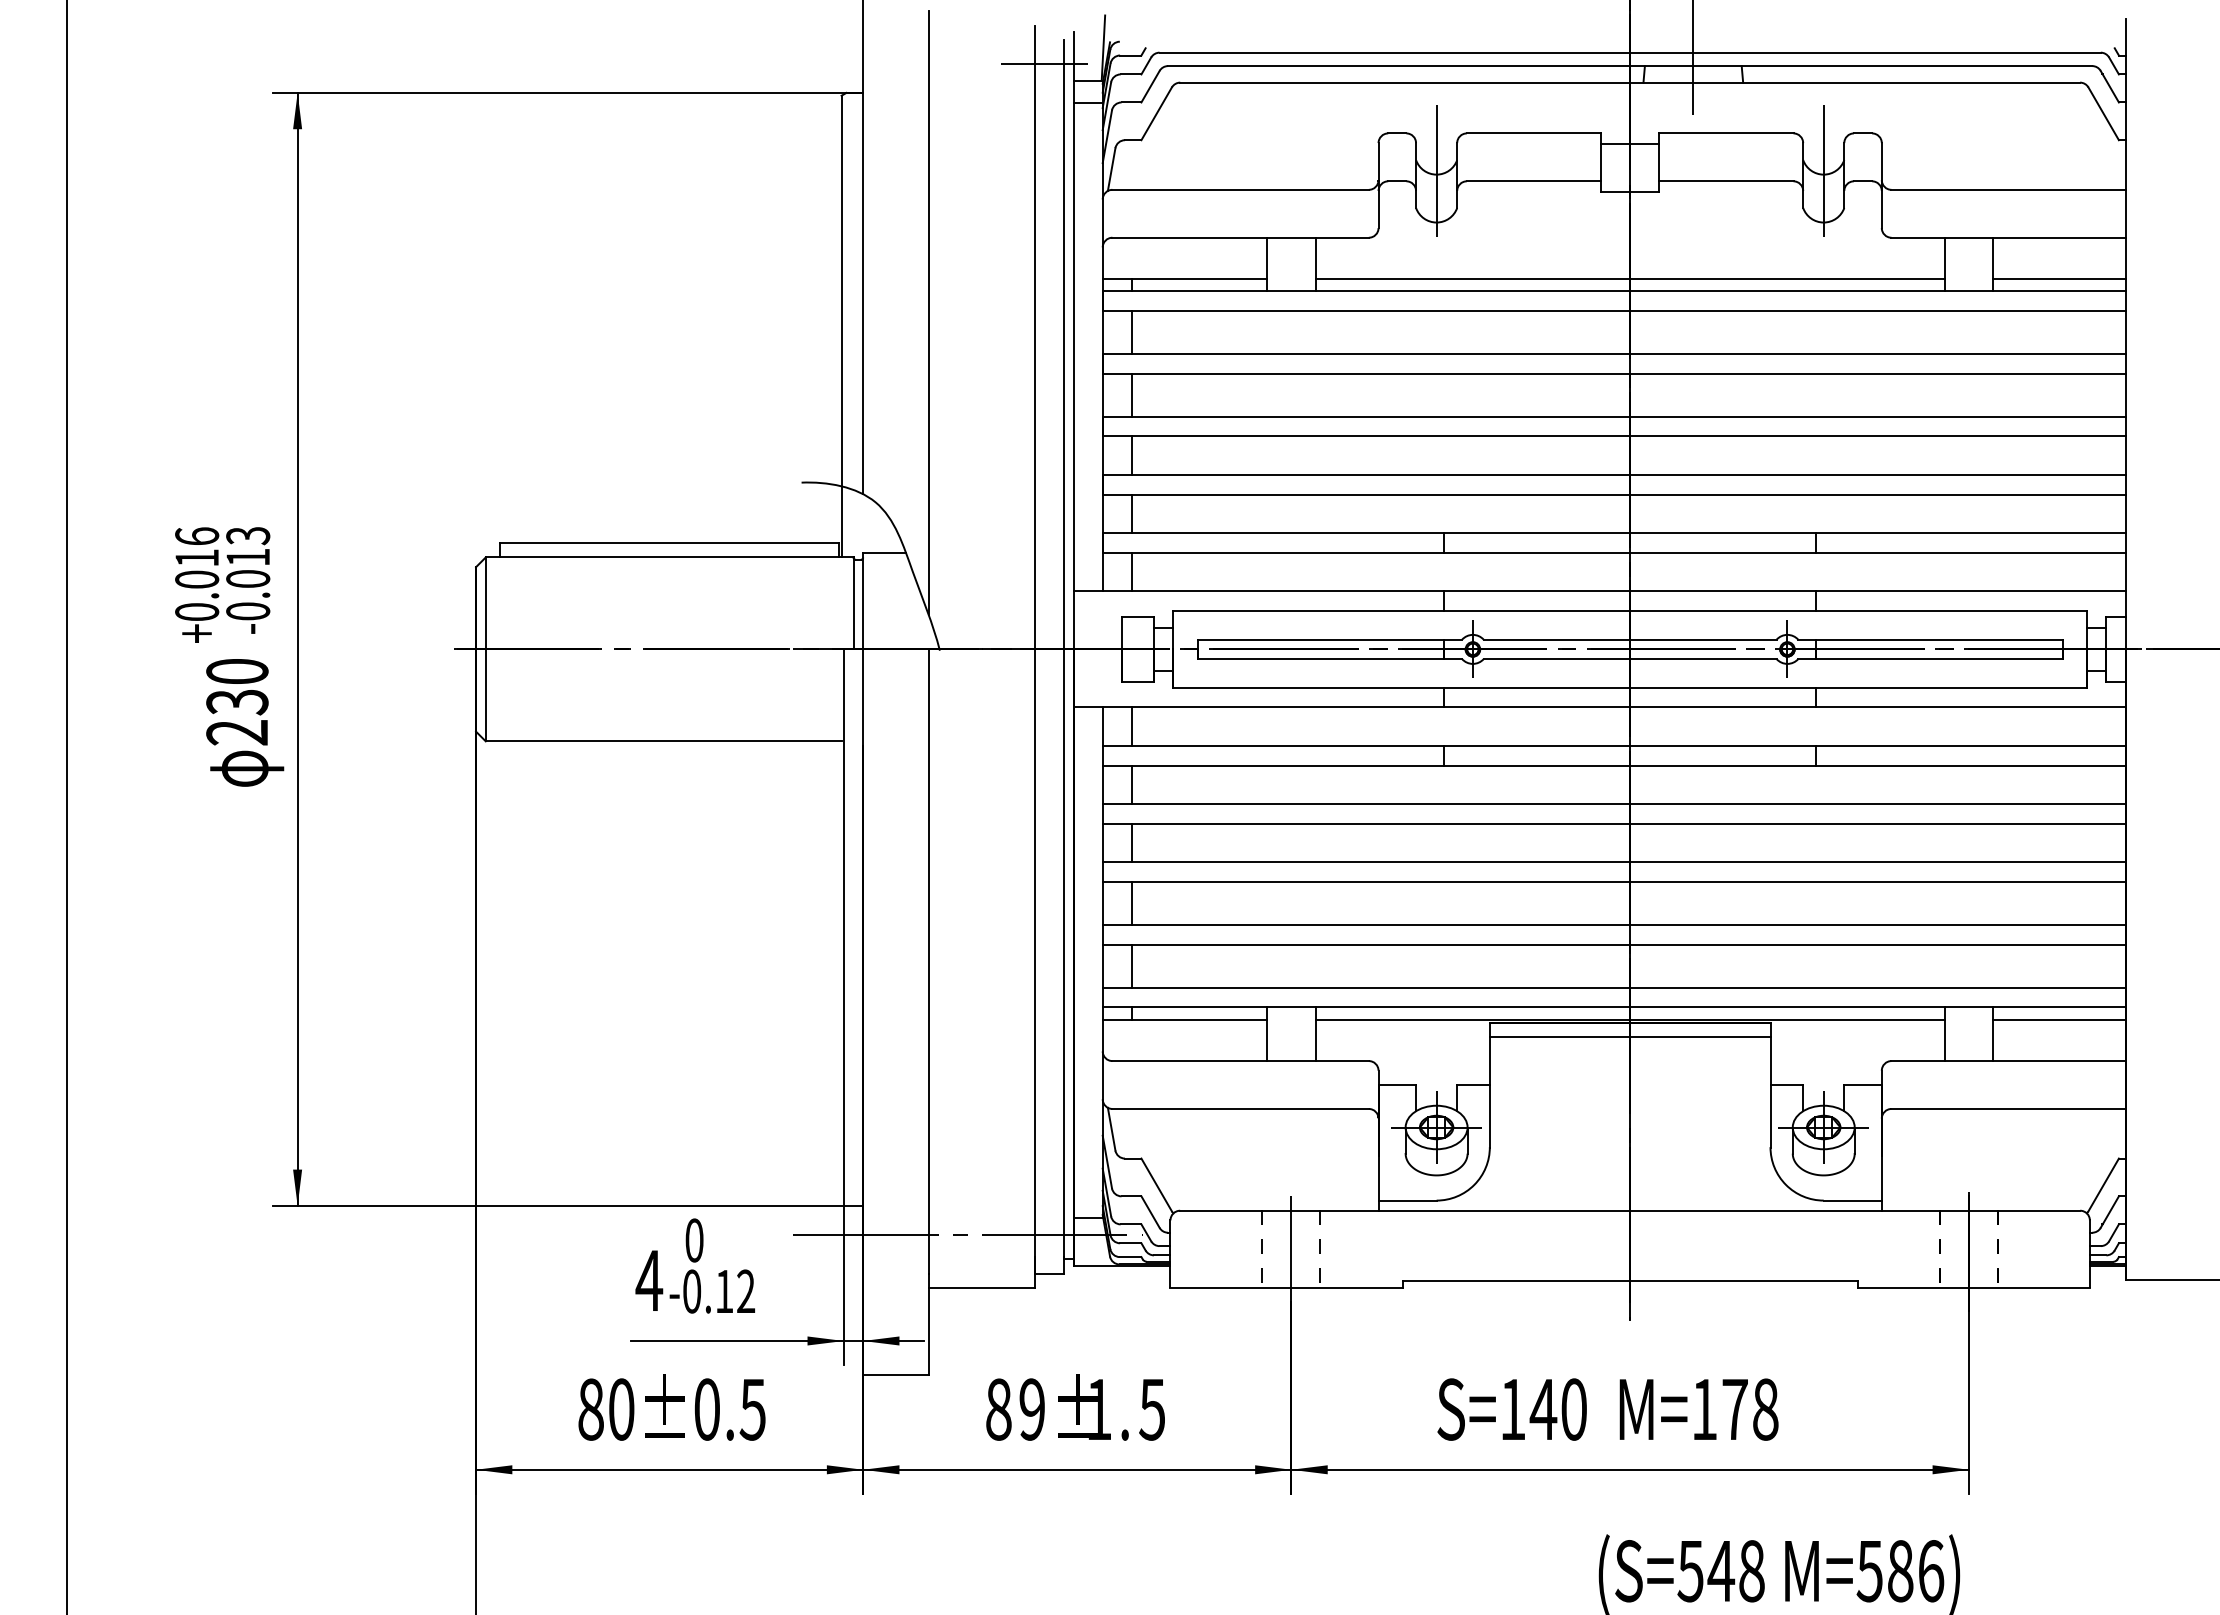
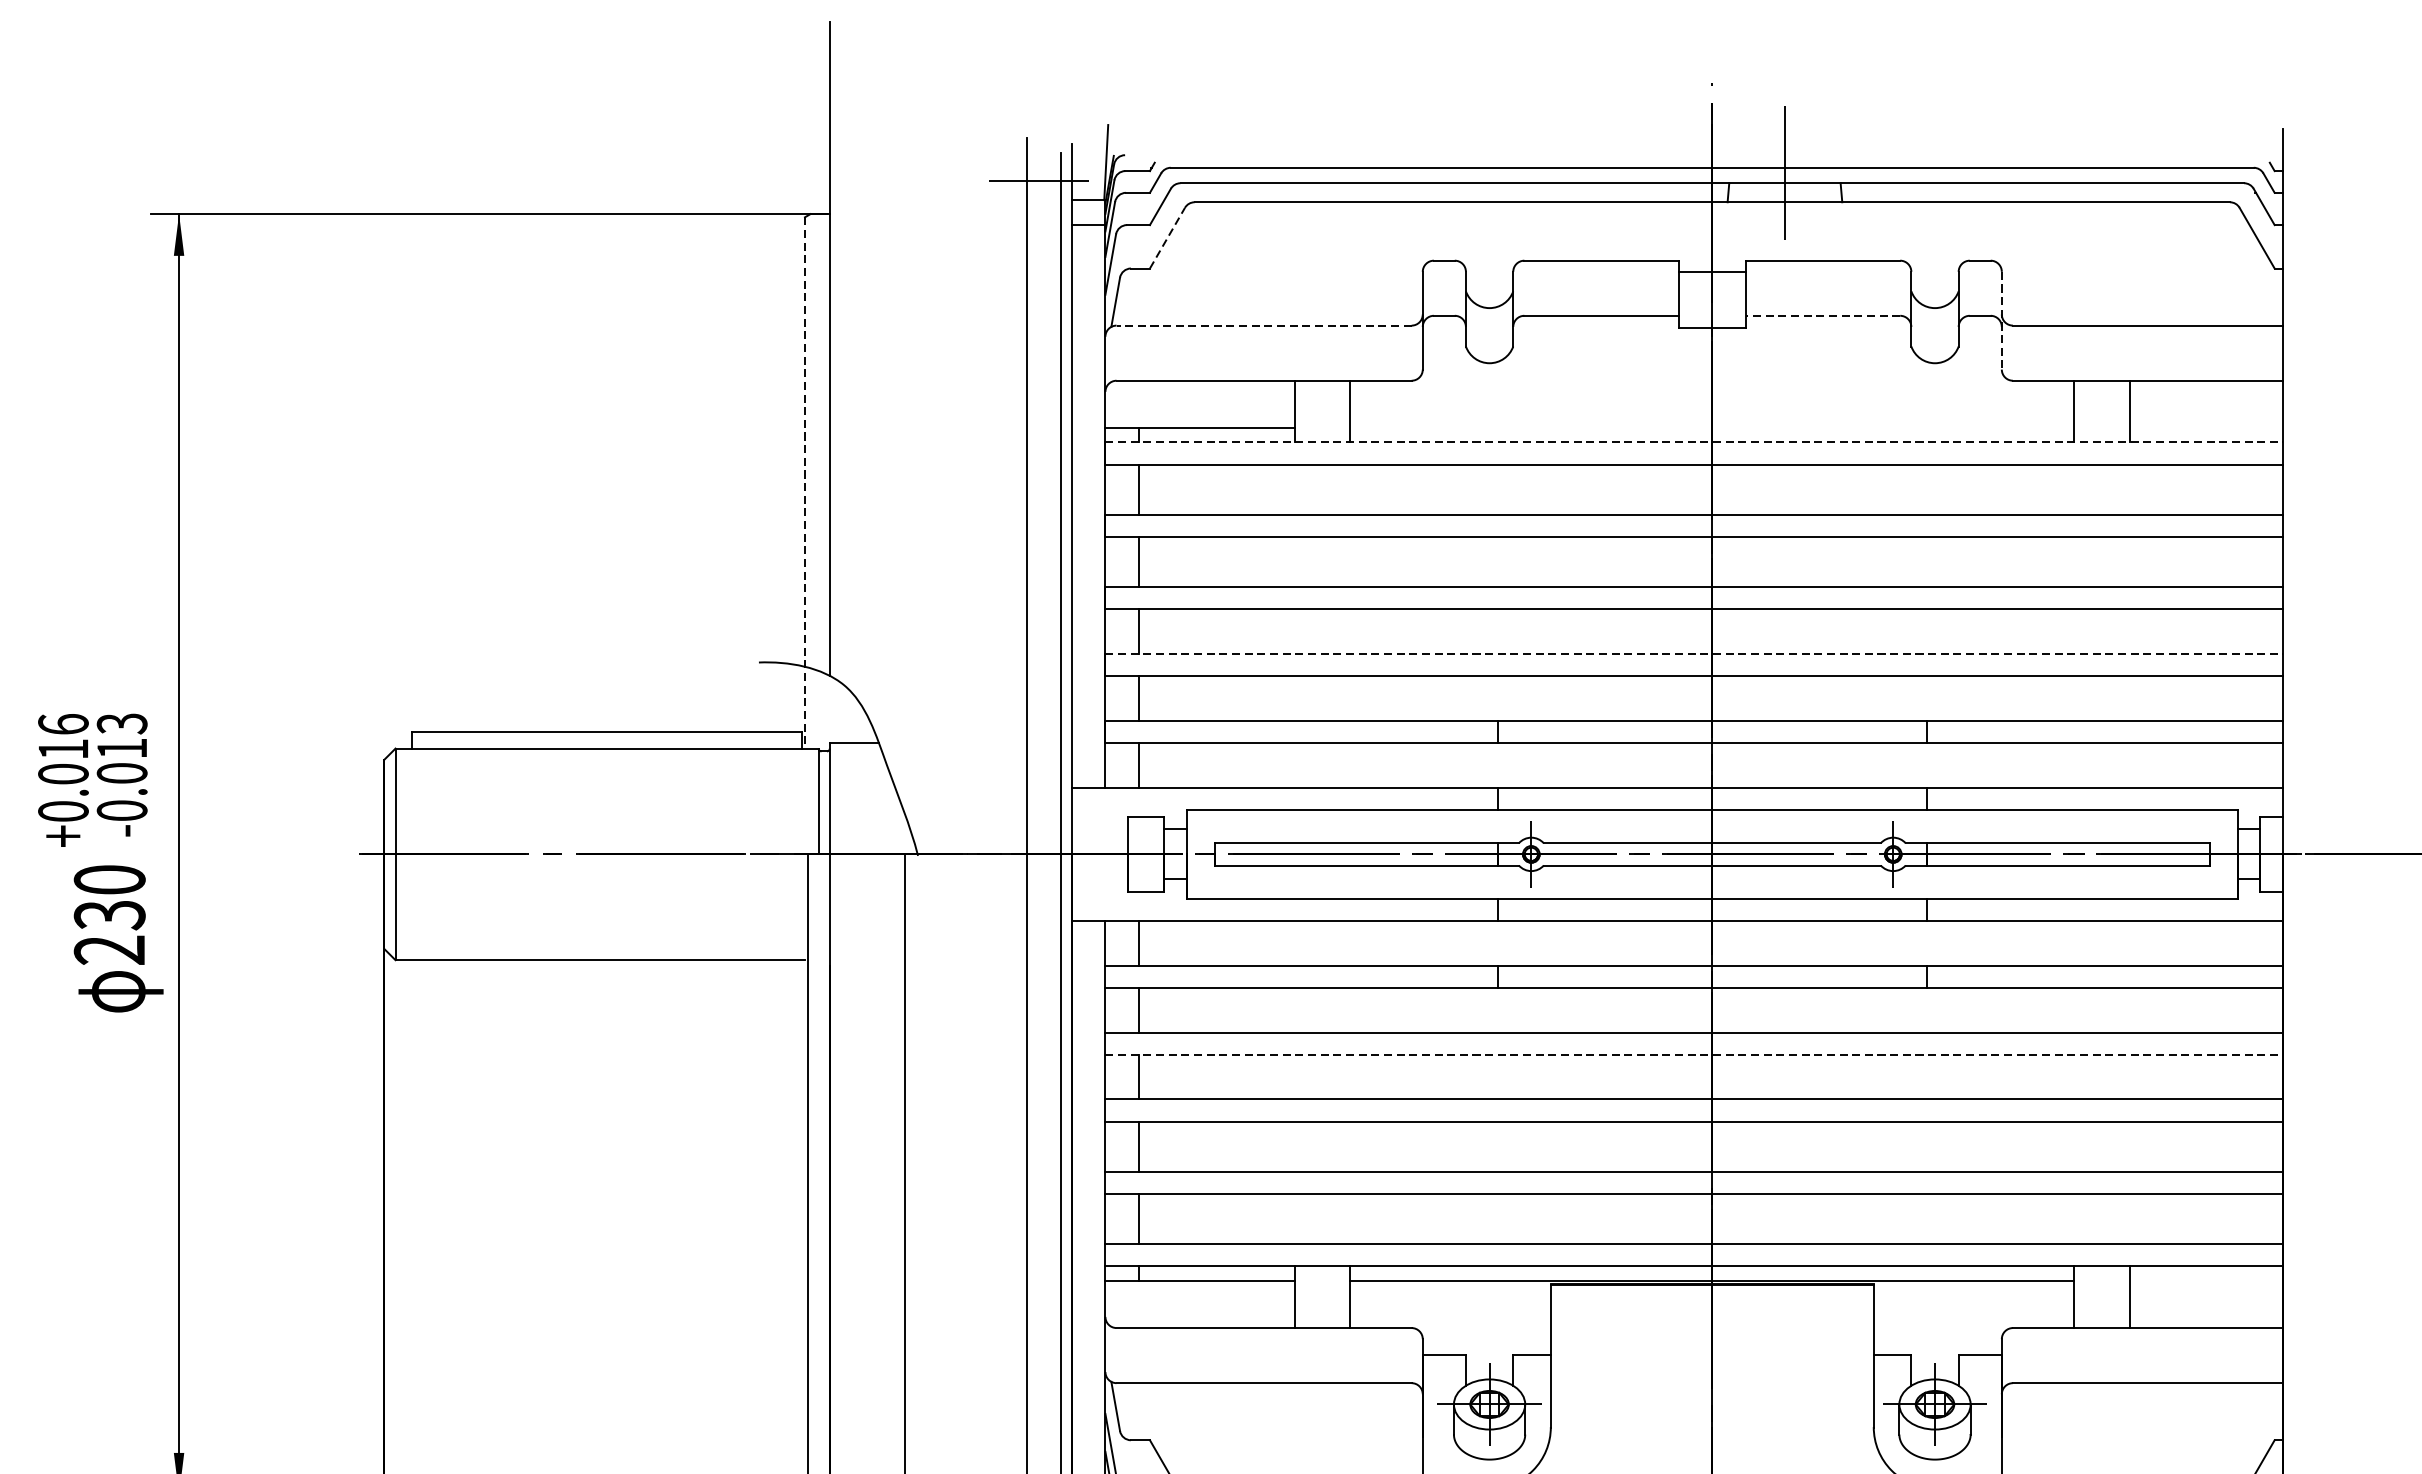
line: (1156, 113) -> (1167, 237), solid -> dashed
line: (1436, 171) -> (1489, 304), removed
line: (1823, 171) -> (1934, 304), removed
line: (1725, 181) -> (1821, 316), solid -> dashed
line: (1881, 186) -> (2001, 321), solid -> dashed
line: (1240, 189) -> (1263, 325), solid -> dashed
line: (1629, 278) -> (1711, 427), removed
line: (2059, 278) -> (2206, 427), removed
line: (1614, 291) -> (1694, 442), solid -> dashed
line: (928, 312) -> (904, 466), removed
line: (841, 326) -> (804, 482), solid -> dashed
line: (1614, 475) -> (1694, 654), solid -> dashed
line: (1614, 823) -> (1694, 1054), solid -> dashed
line: (2059, 1019) -> (2206, 1280), removed
line: (1629, 1036) -> (1711, 1299), removed

